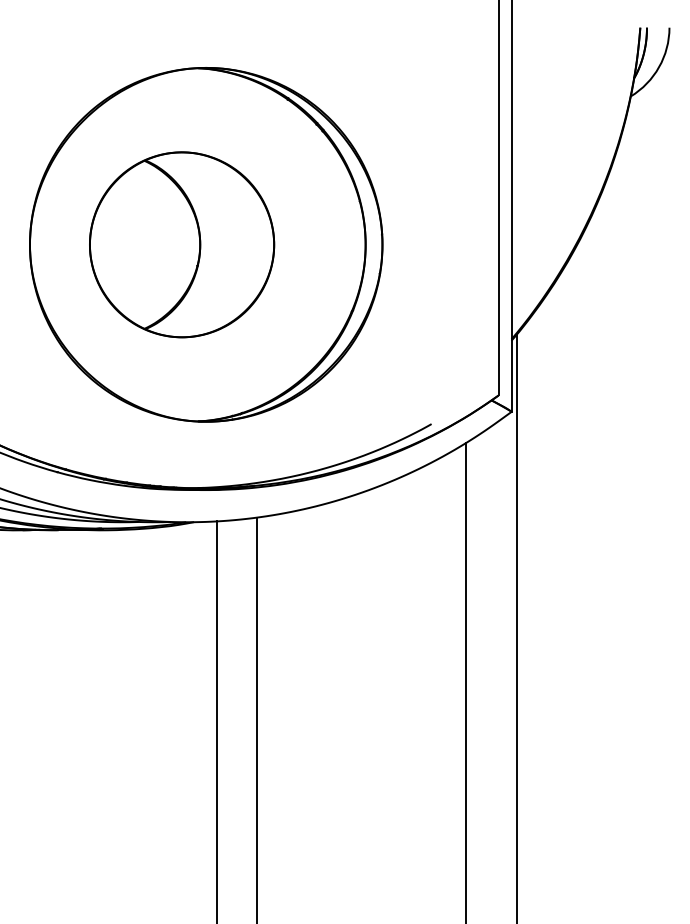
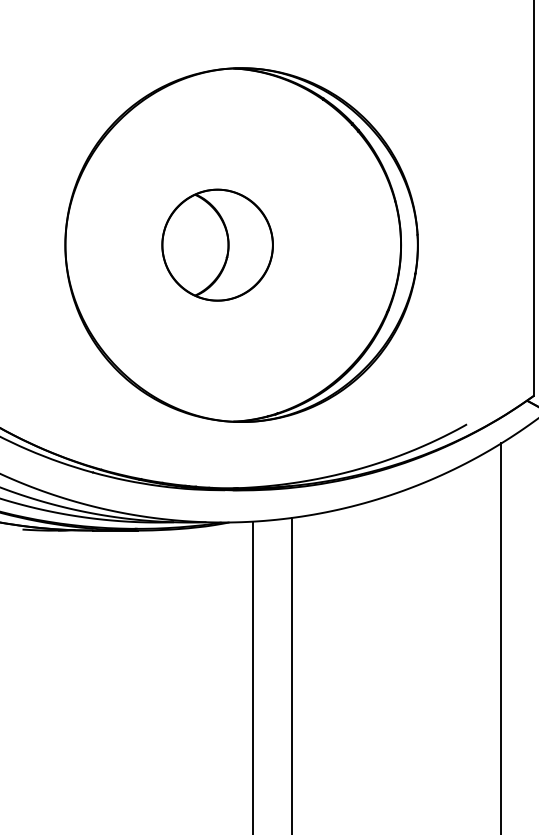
part: (182, 244) -> (217, 244), size x0.6

